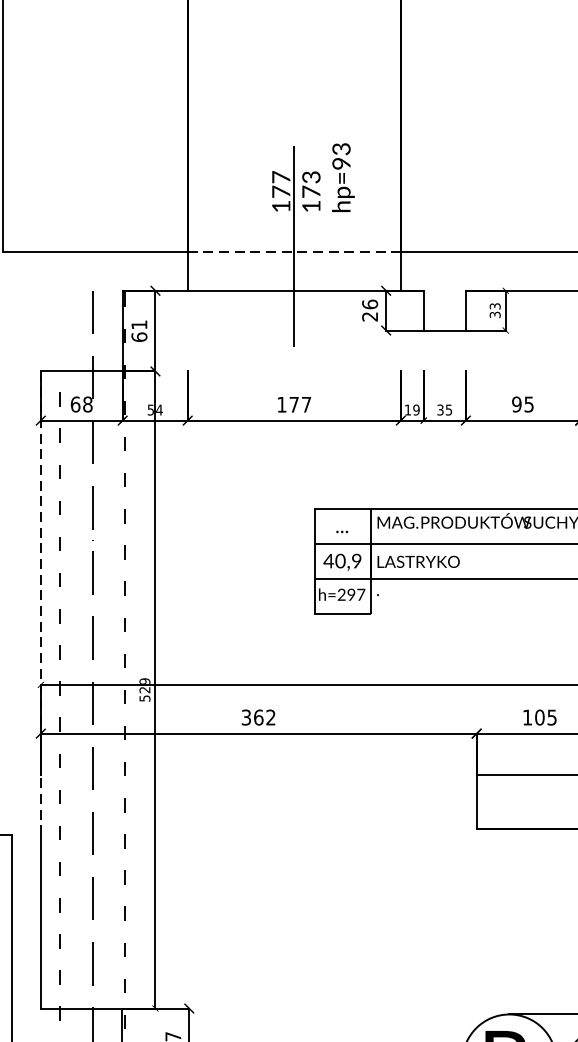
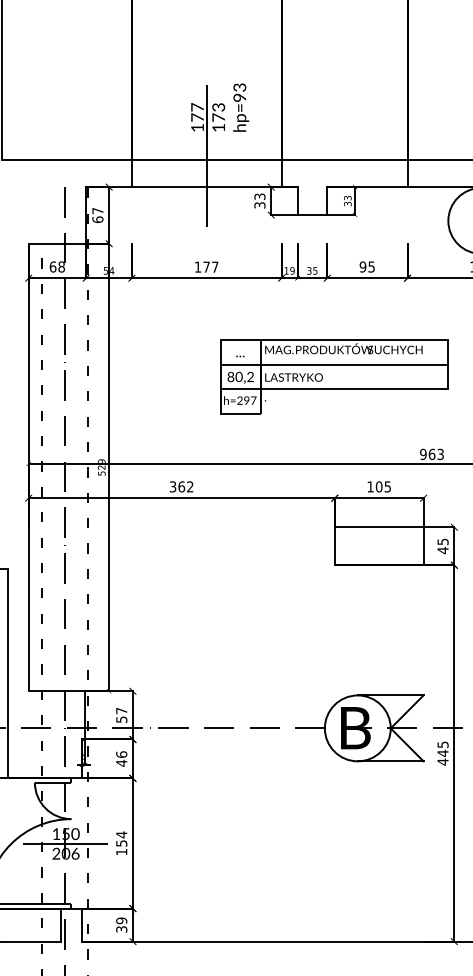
line: (294, 252) -> (206, 160), dashed -> solid
text: (369, 309) -> (259, 200), 26 -> 33
text: (138, 325) -> (97, 211), 61 -> 67
text: (342, 560) -> (240, 376), 40,9 -> 80,2
line: (40, 603) -> (28, 406), dashed -> solid

